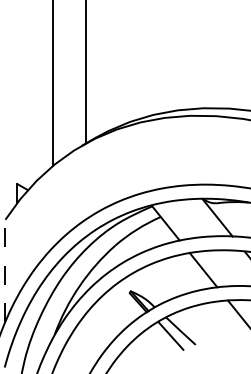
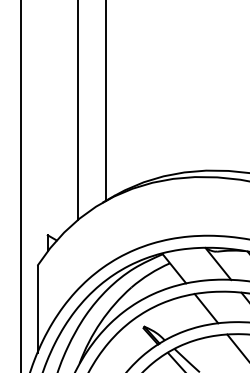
line: (5, 271) -> (37, 309), dashed -> solid

